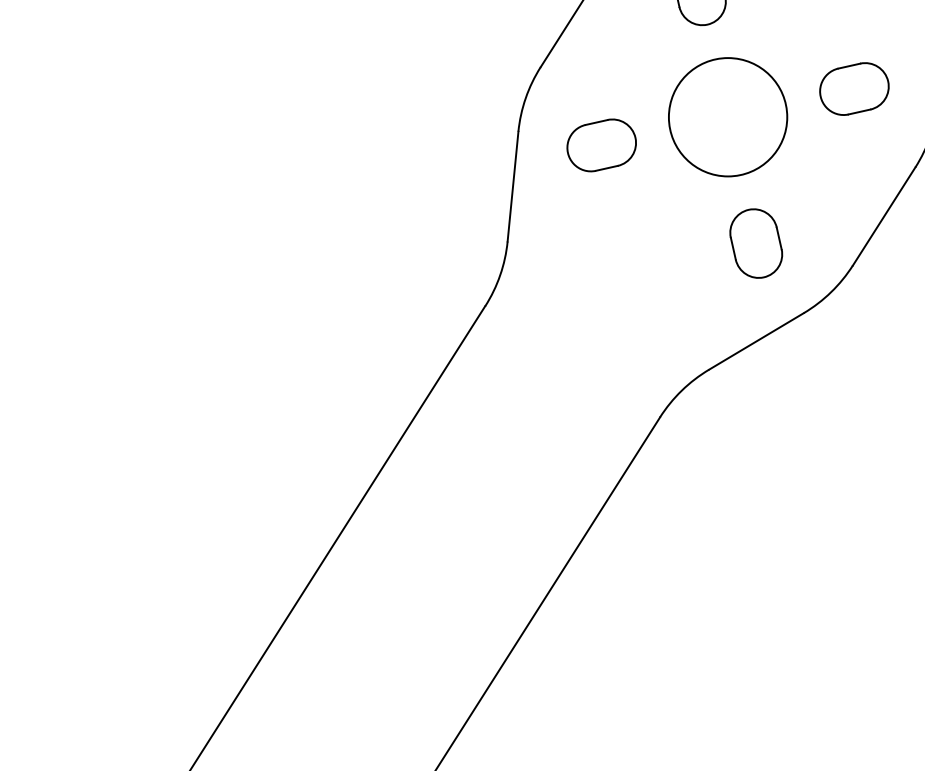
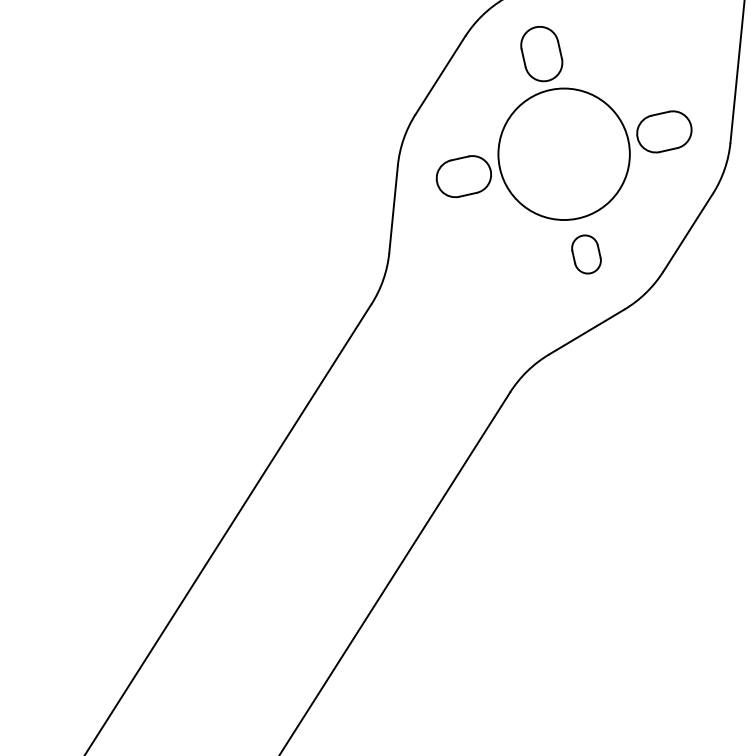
circle: (728, 117) -> (564, 154), size x1.4
part: (756, 243) -> (586, 254), size x0.7

